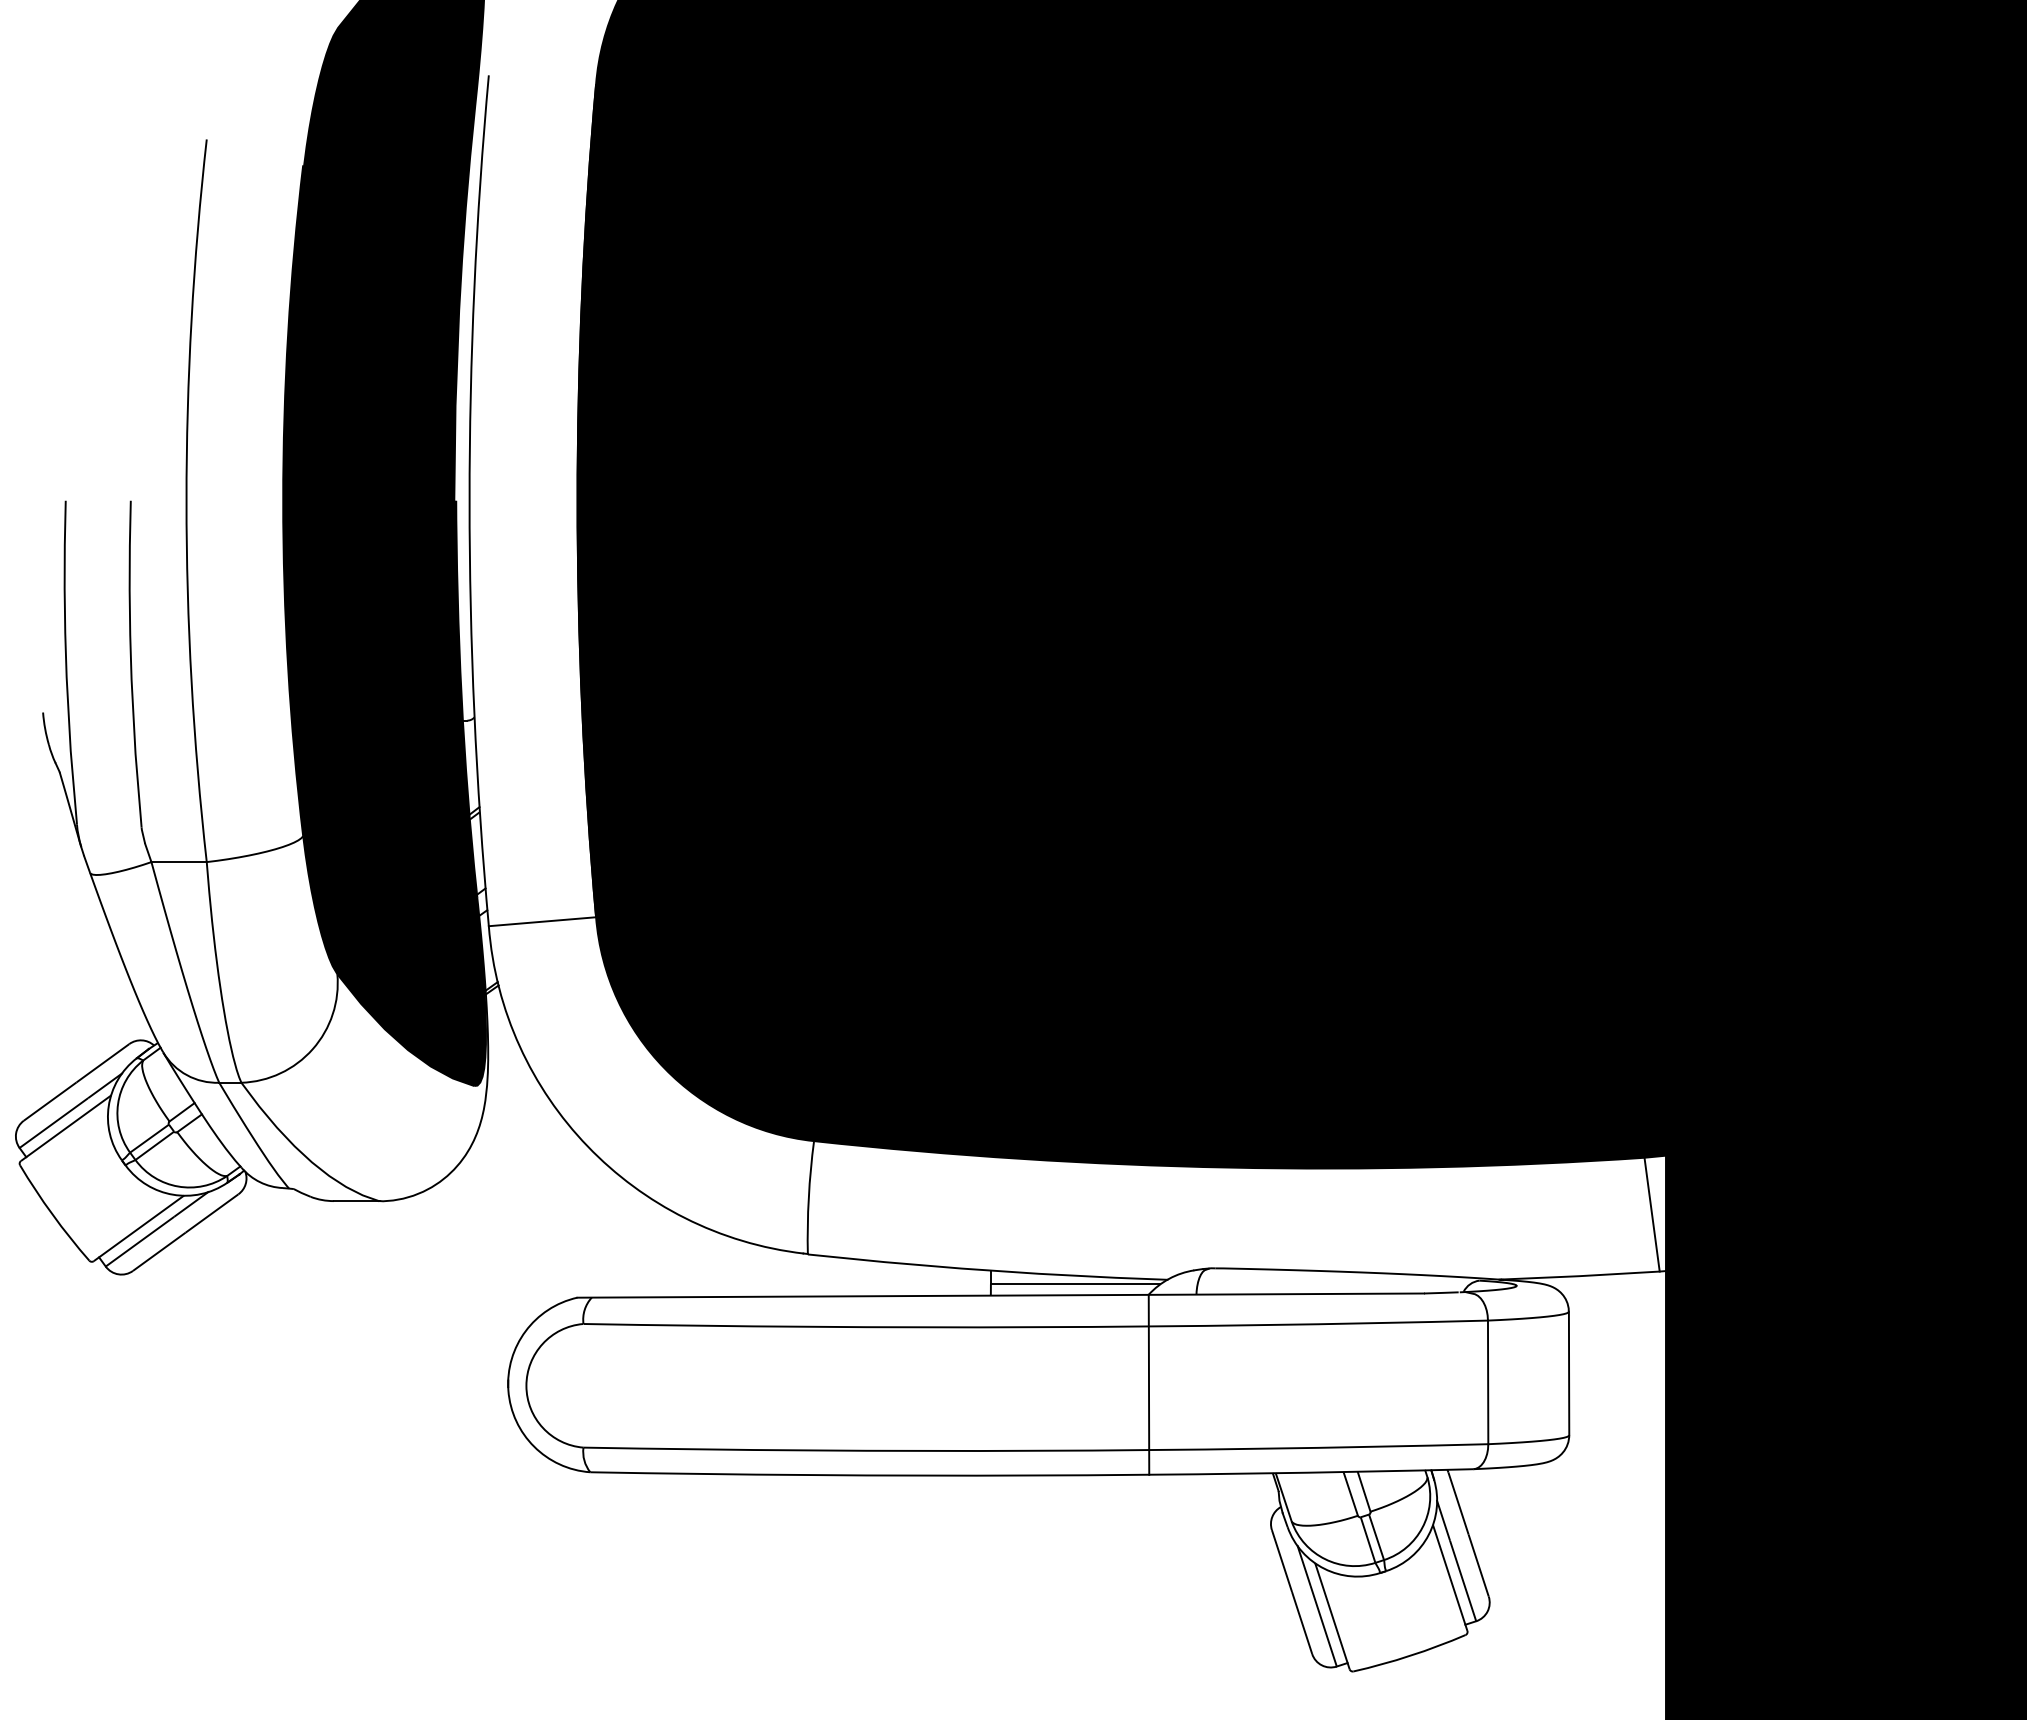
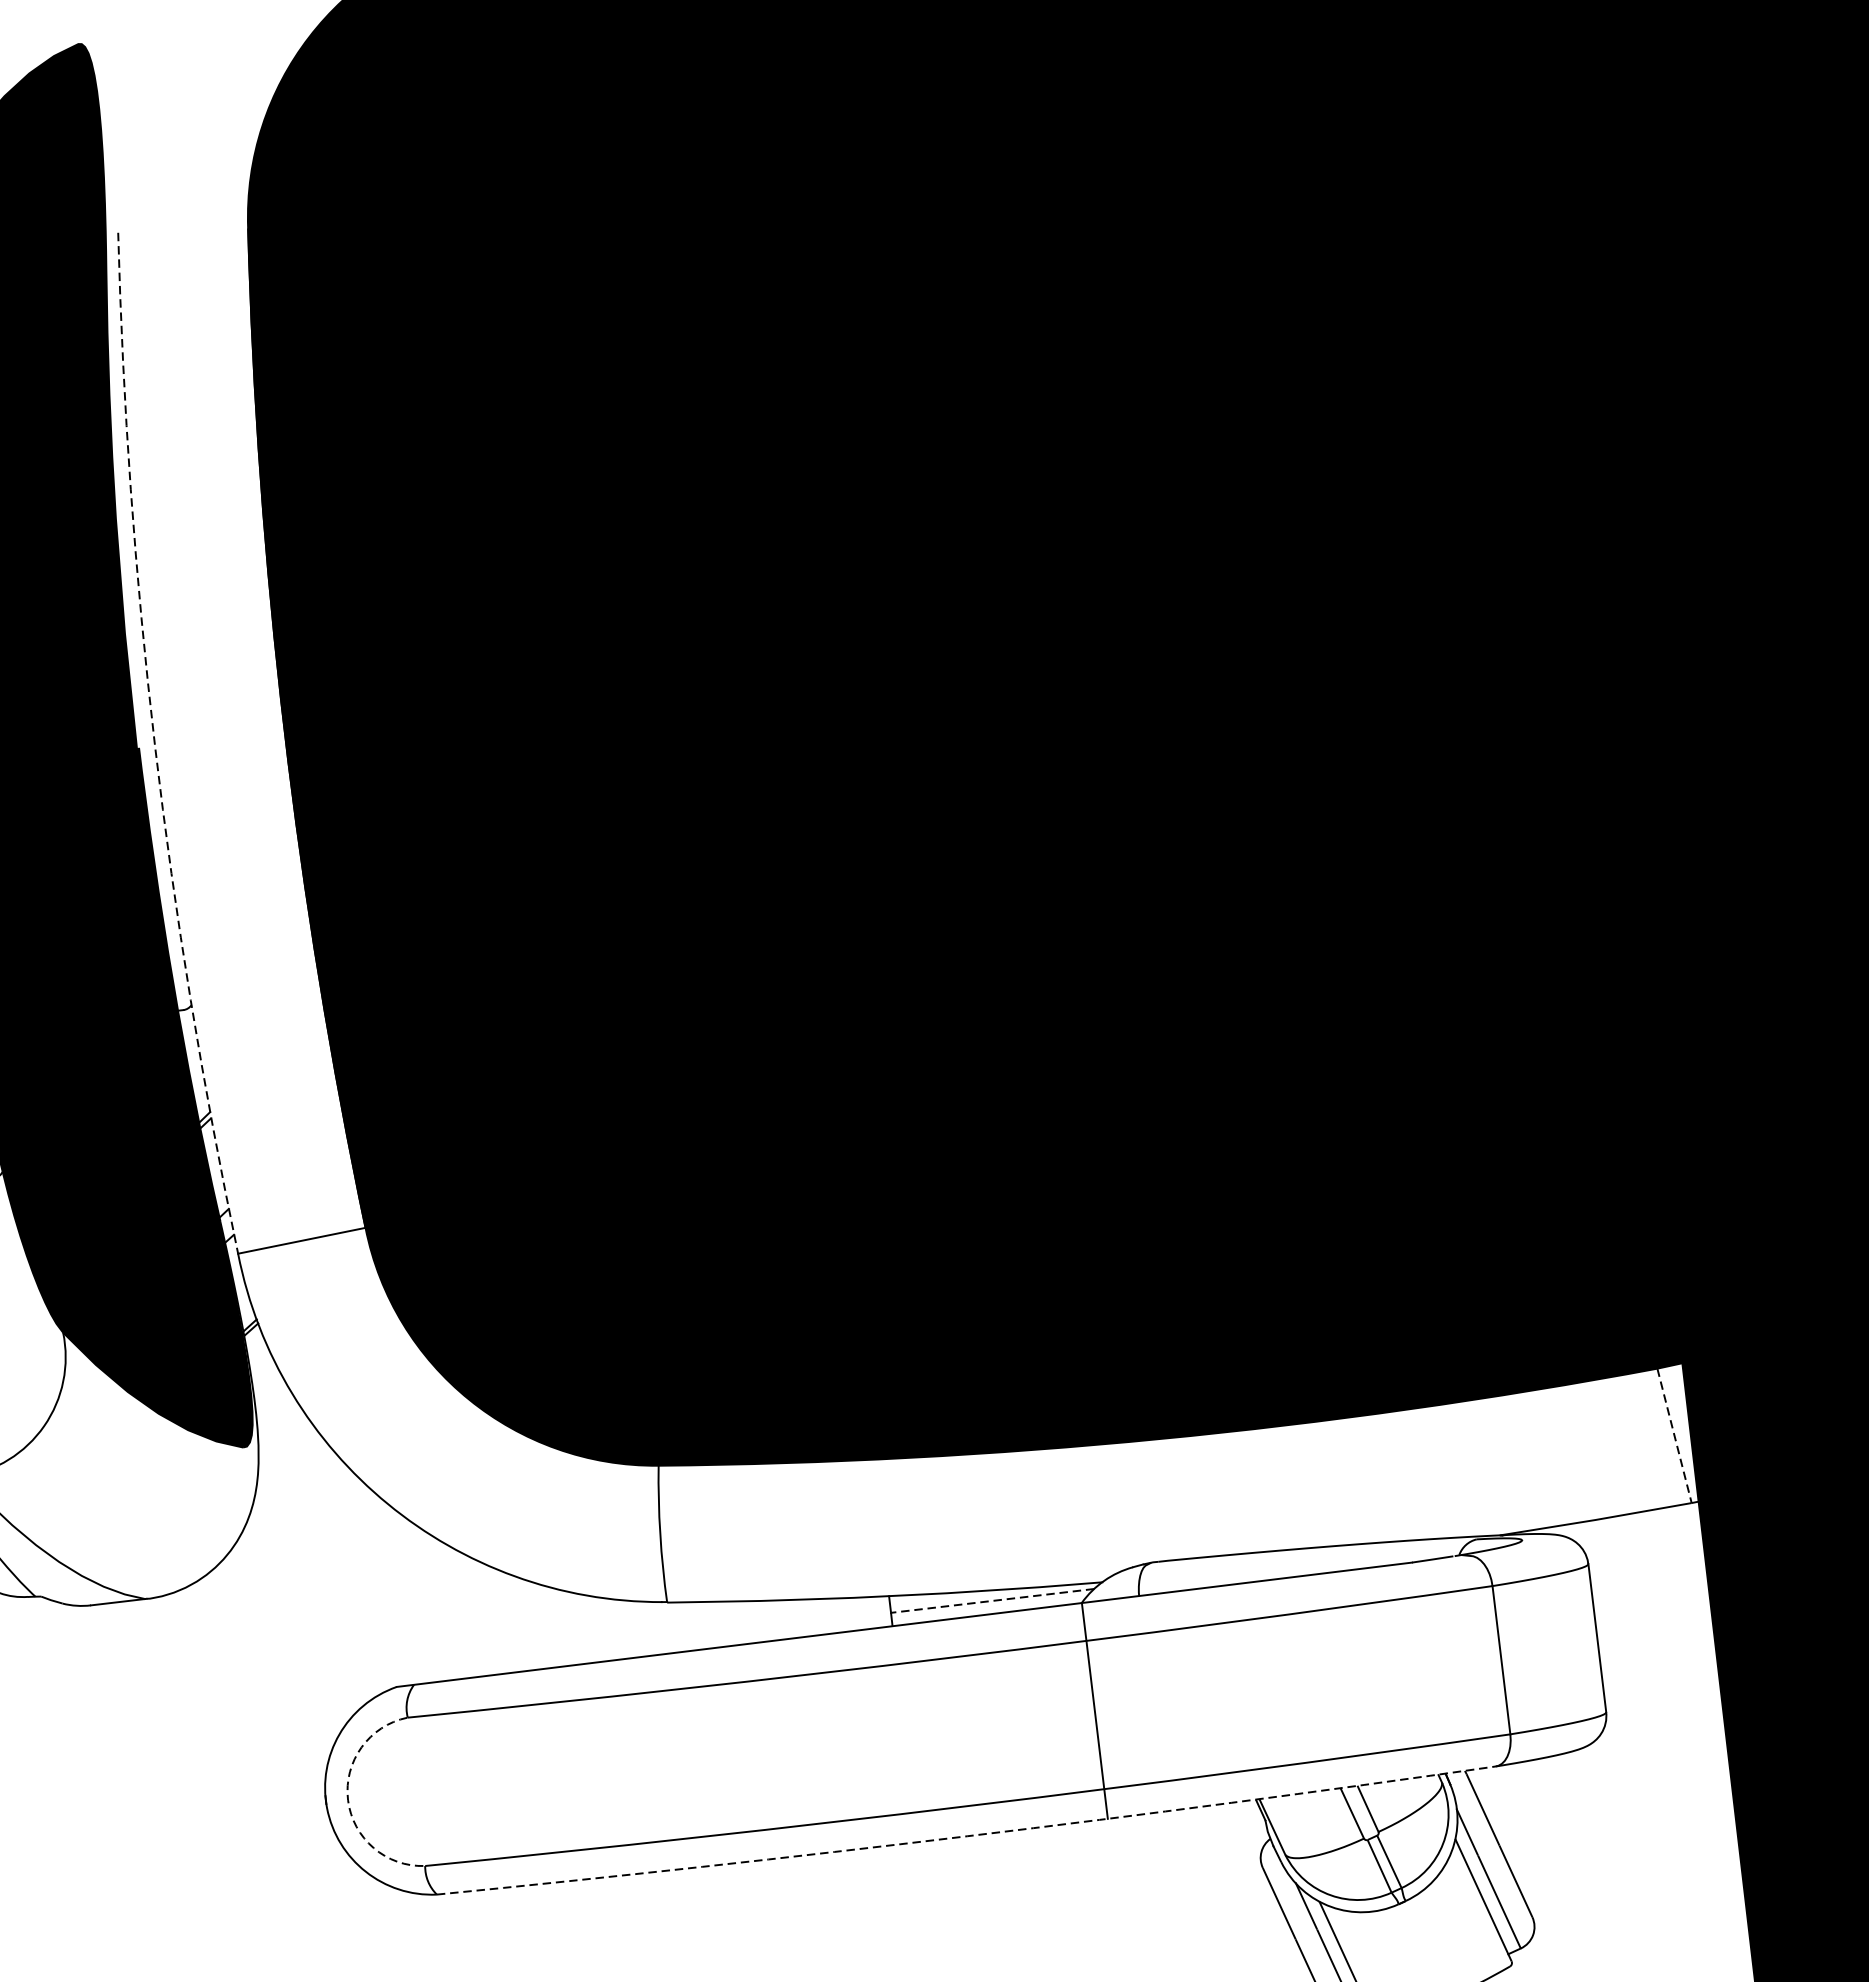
arc: (469, 500) -> (154, 745), solid -> dashed
line: (1652, 1215) -> (1675, 1436), solid -> dashed
line: (1075, 1284) -> (992, 1600), solid -> dashed
arc: (526, 1385) -> (348, 1799), solid -> dashed
arc: (1031, 1475) -> (966, 1836), solid -> dashed

